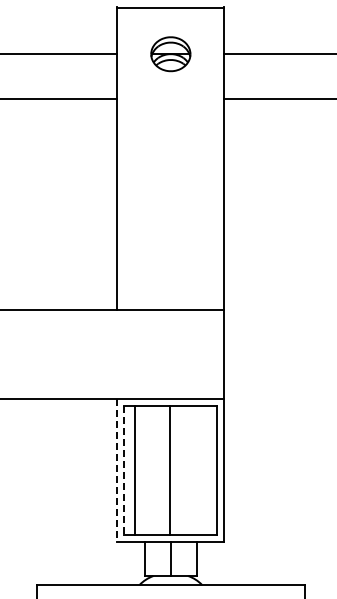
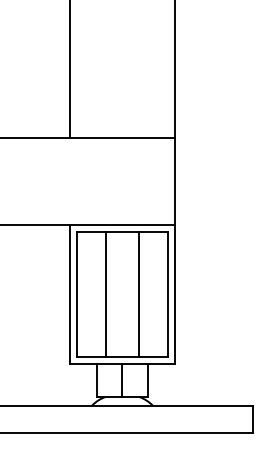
line: (135, 470) -> (105, 294), moved
line: (170, 470) -> (139, 294), moved
line: (117, 471) -> (70, 295), dashed -> solid
line: (124, 471) -> (77, 295), dashed -> solid

